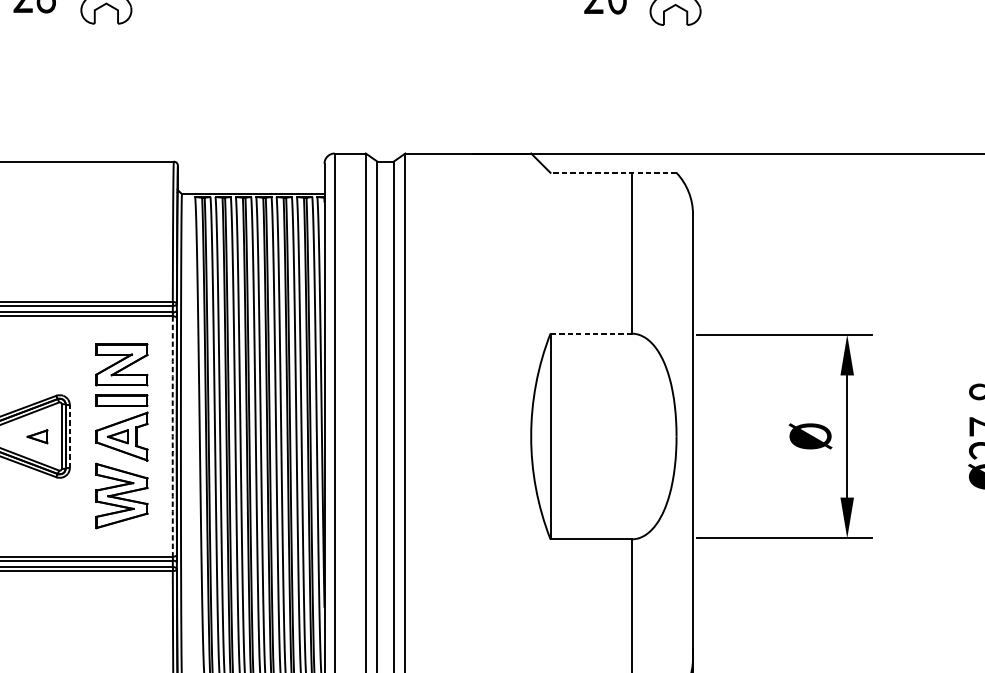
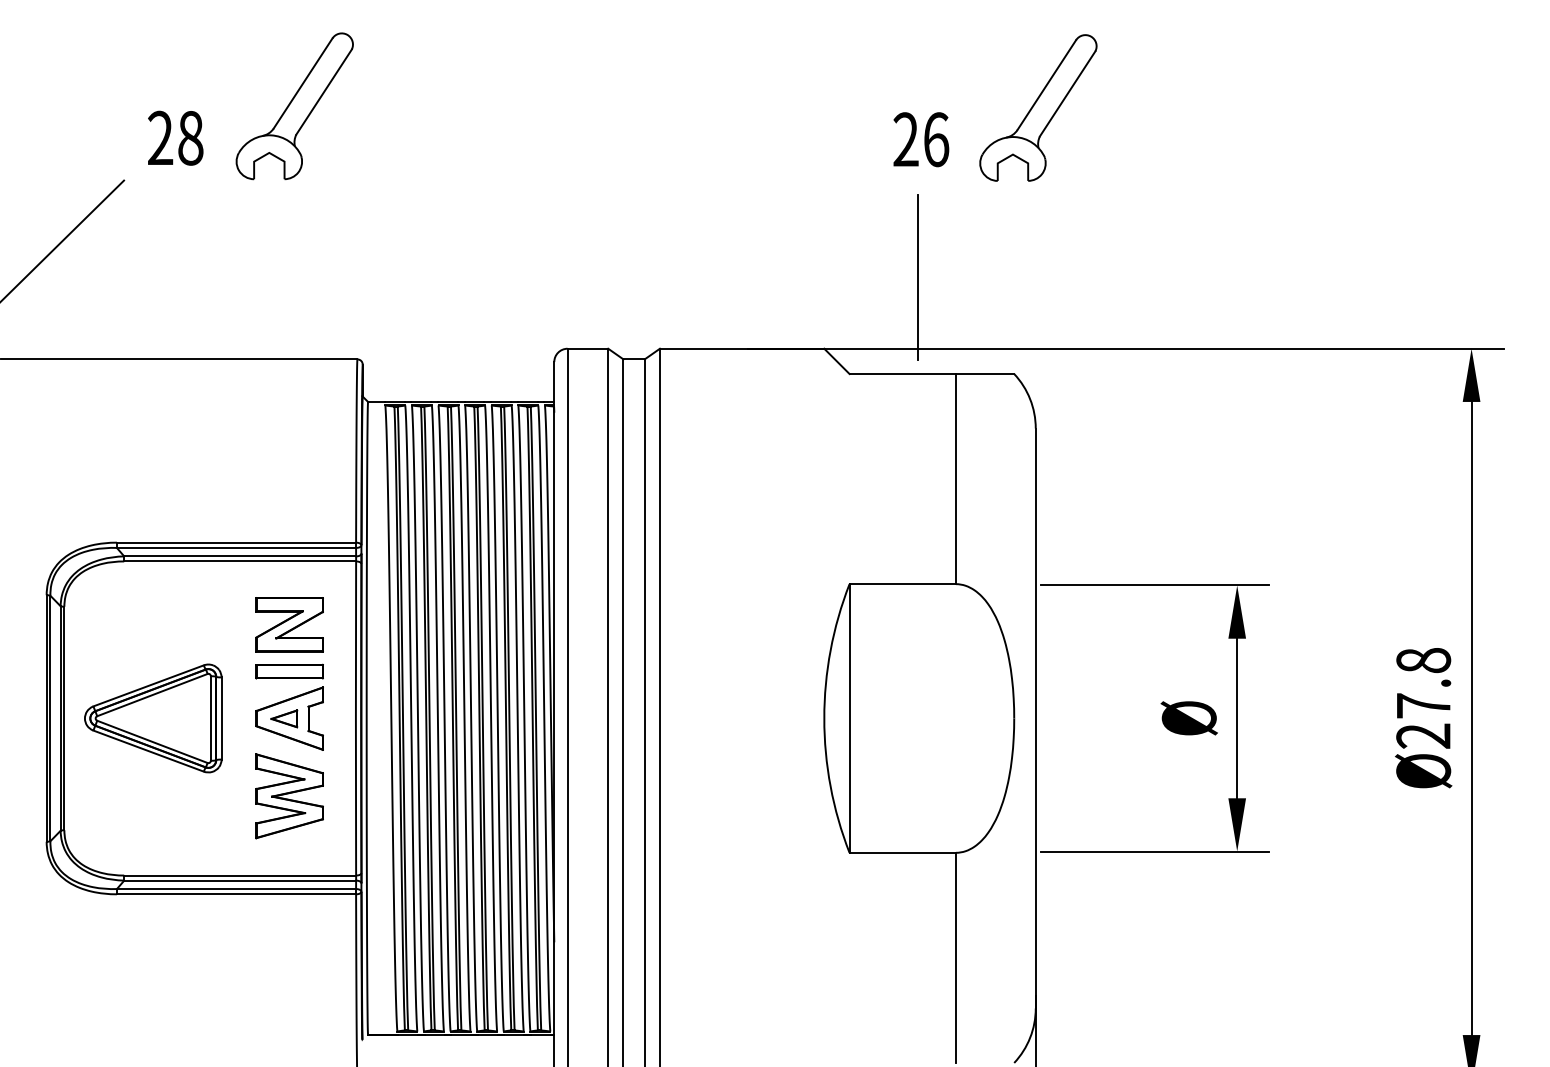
line: (603, 98) -> (918, 276), added
line: (613, 173) -> (931, 374), dashed -> solid
line: (591, 333) -> (902, 584), dashed -> solid
part: (37, 436) -> (179, 718), removed
line: (69, 436) -> (221, 718), dashed -> solid
arc: (172, 436) -> (355, 718), dashed -> solid

